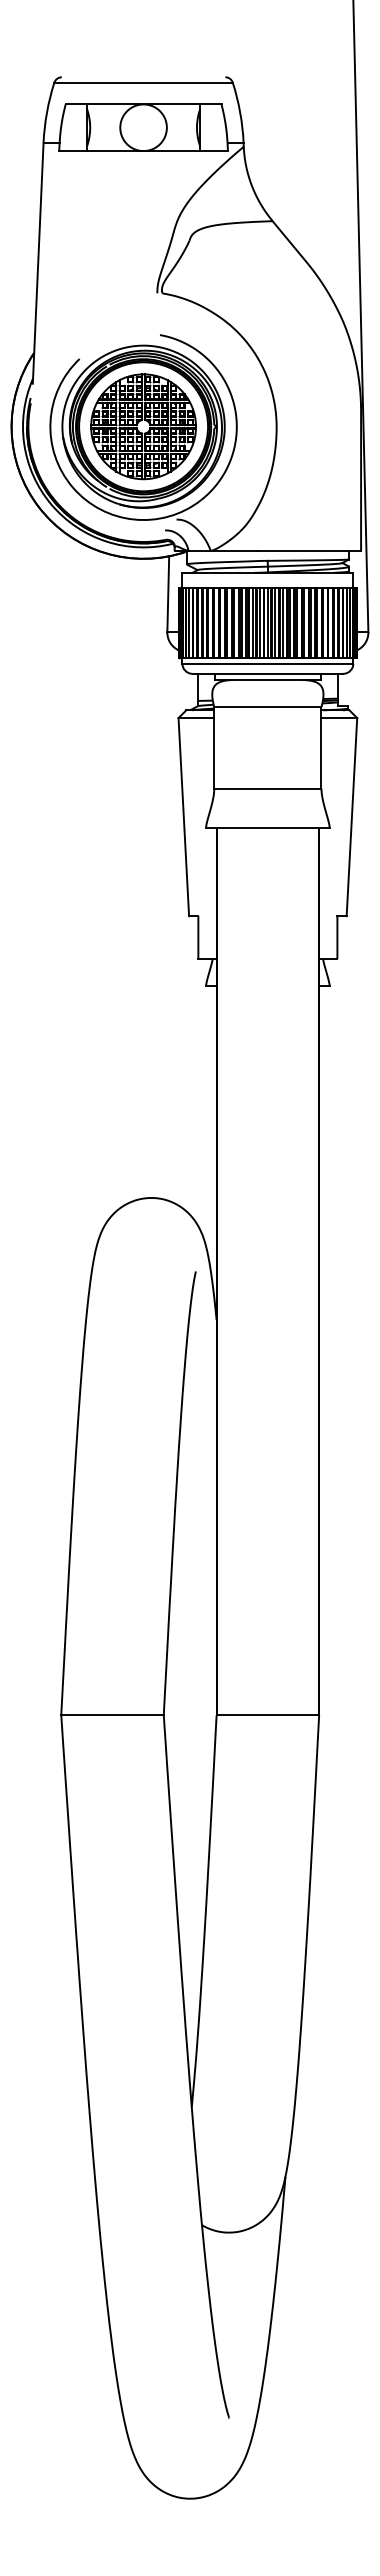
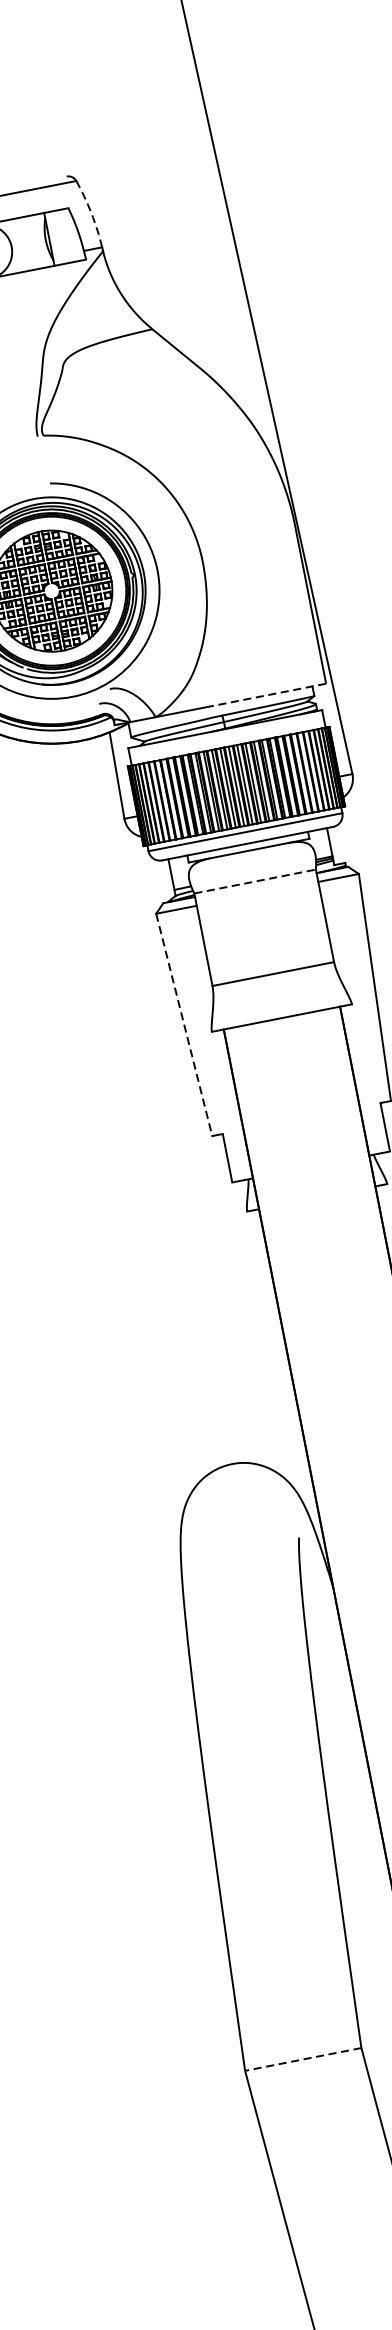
arc: (240, 112) -> (91, 213), solid -> dashed
line: (309, 551) -> (267, 695), solid -> dashed
line: (267, 707) -> (254, 881), solid -> dashed
line: (183, 817) -> (183, 1025), solid -> dashed
line: (112, 1715) -> (303, 2059), solid -> dashed

